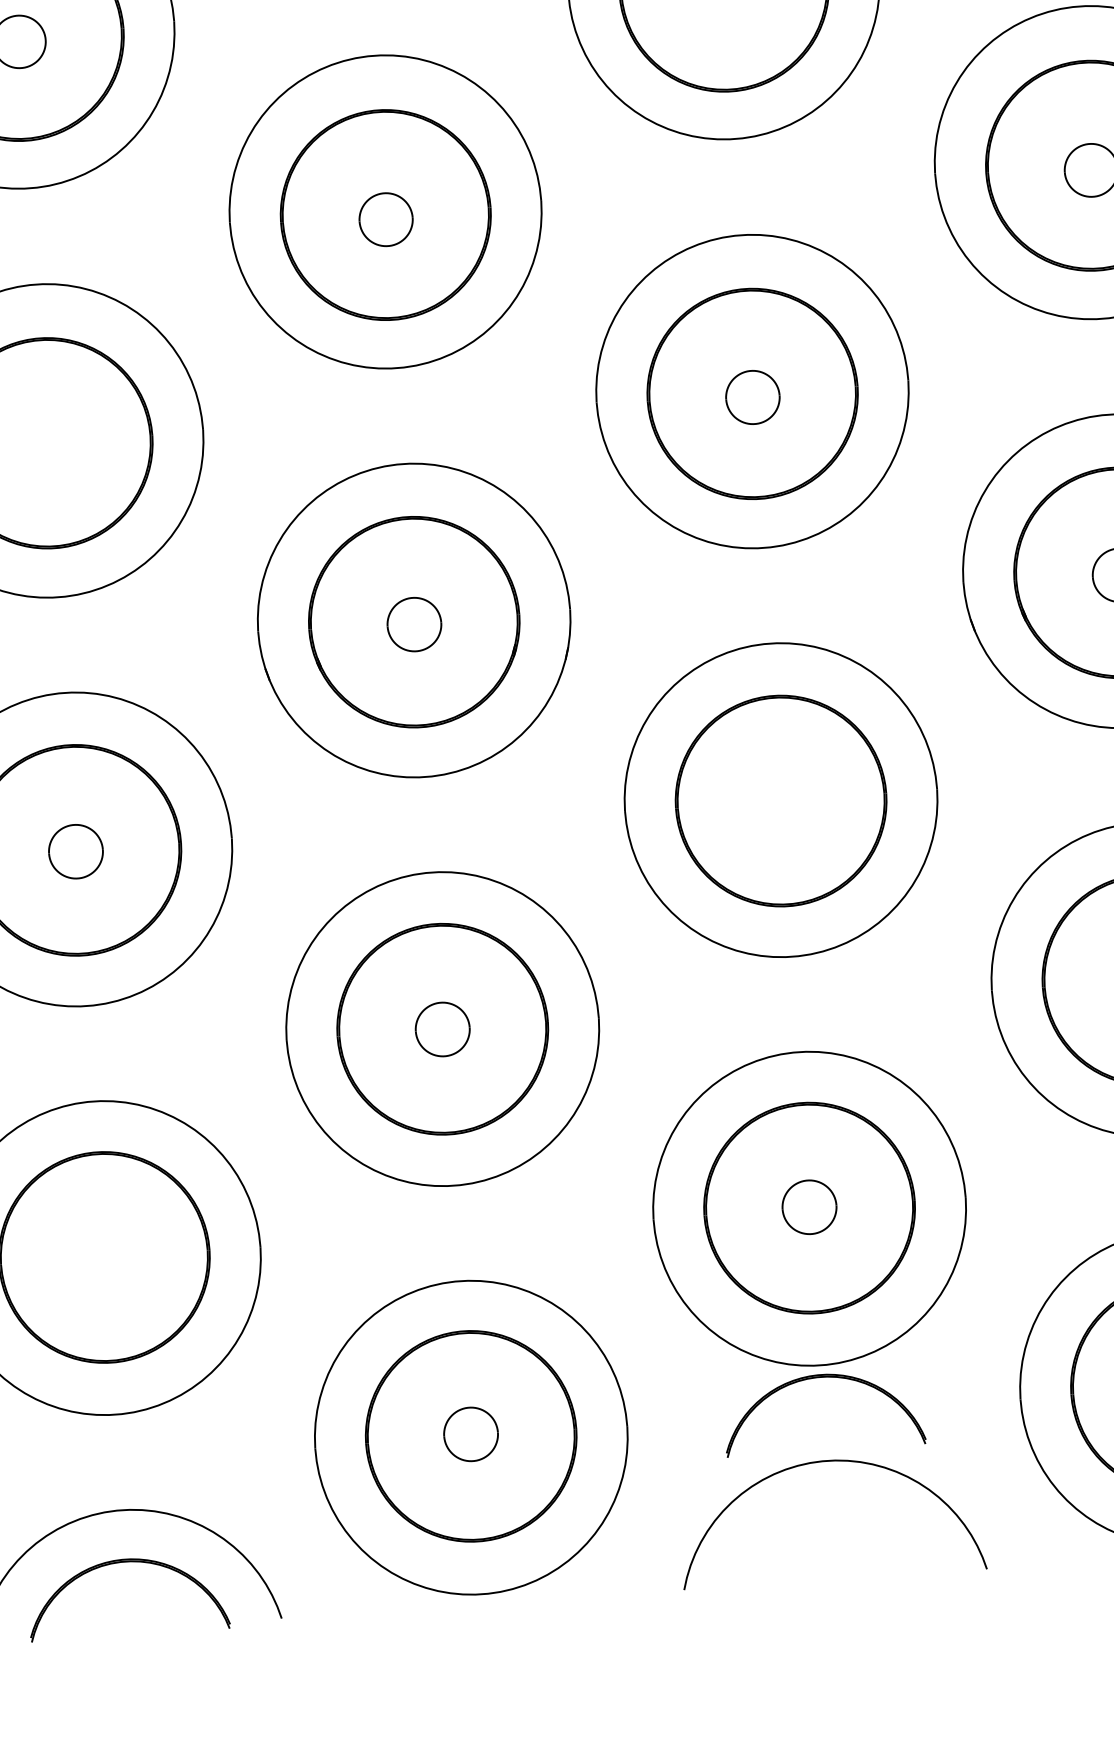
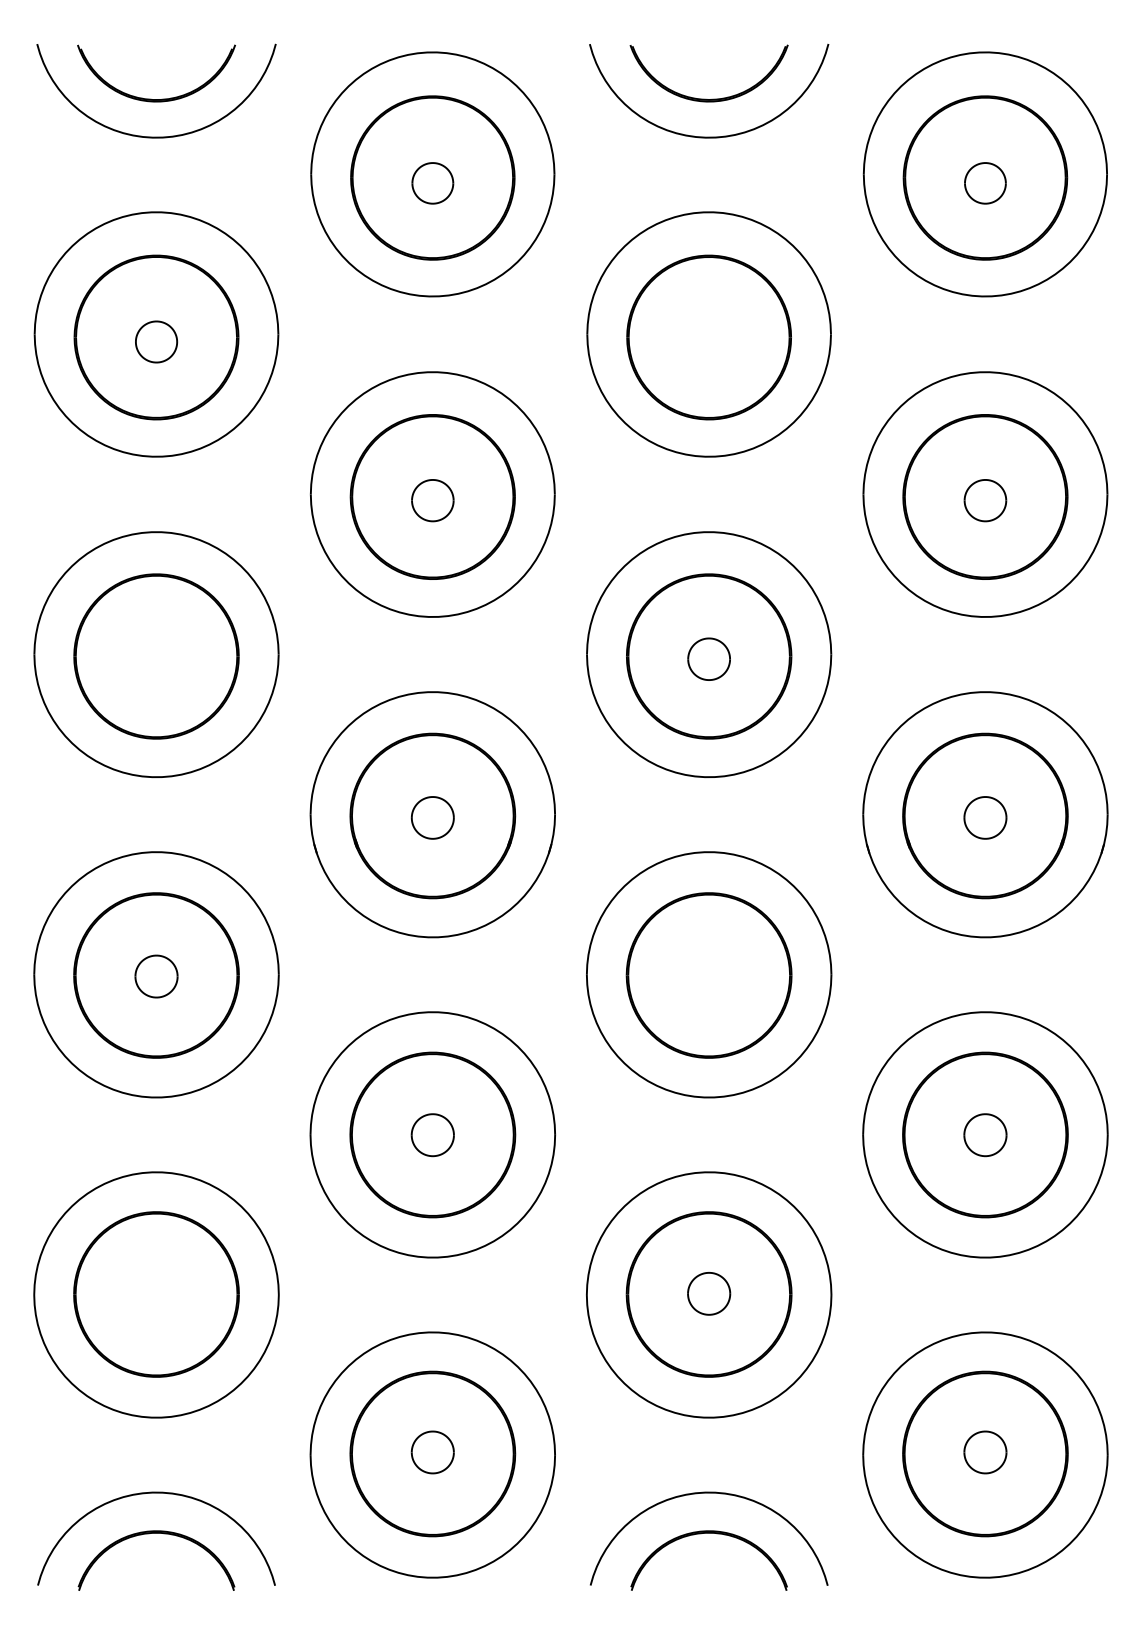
part: (811, 1379) -> (701, 1534), moved

